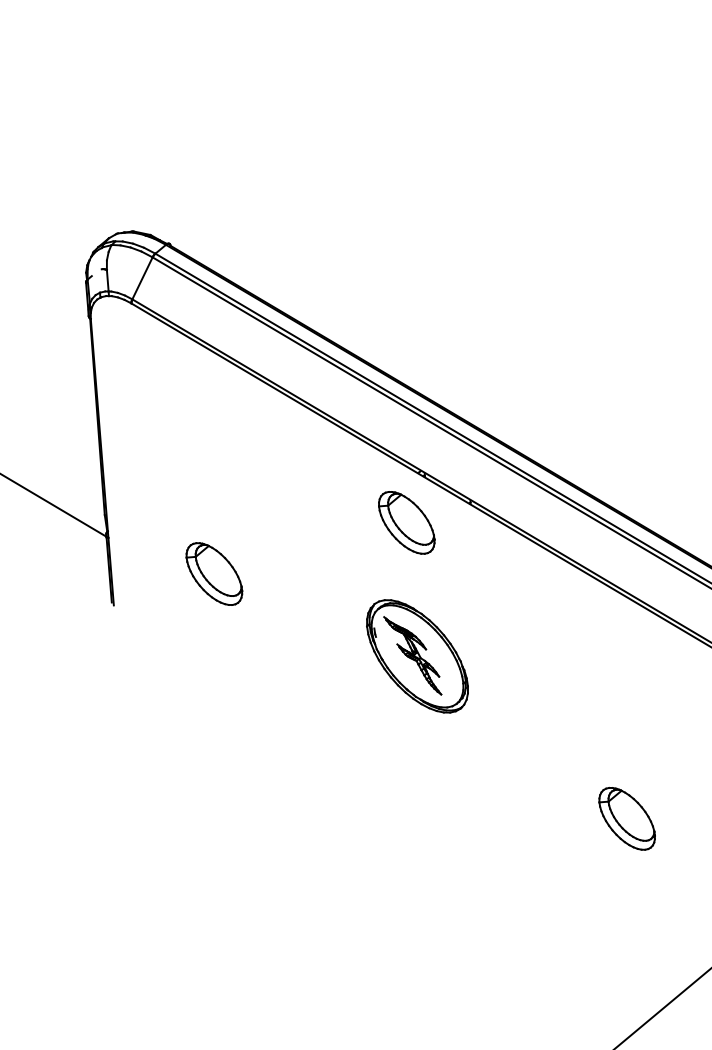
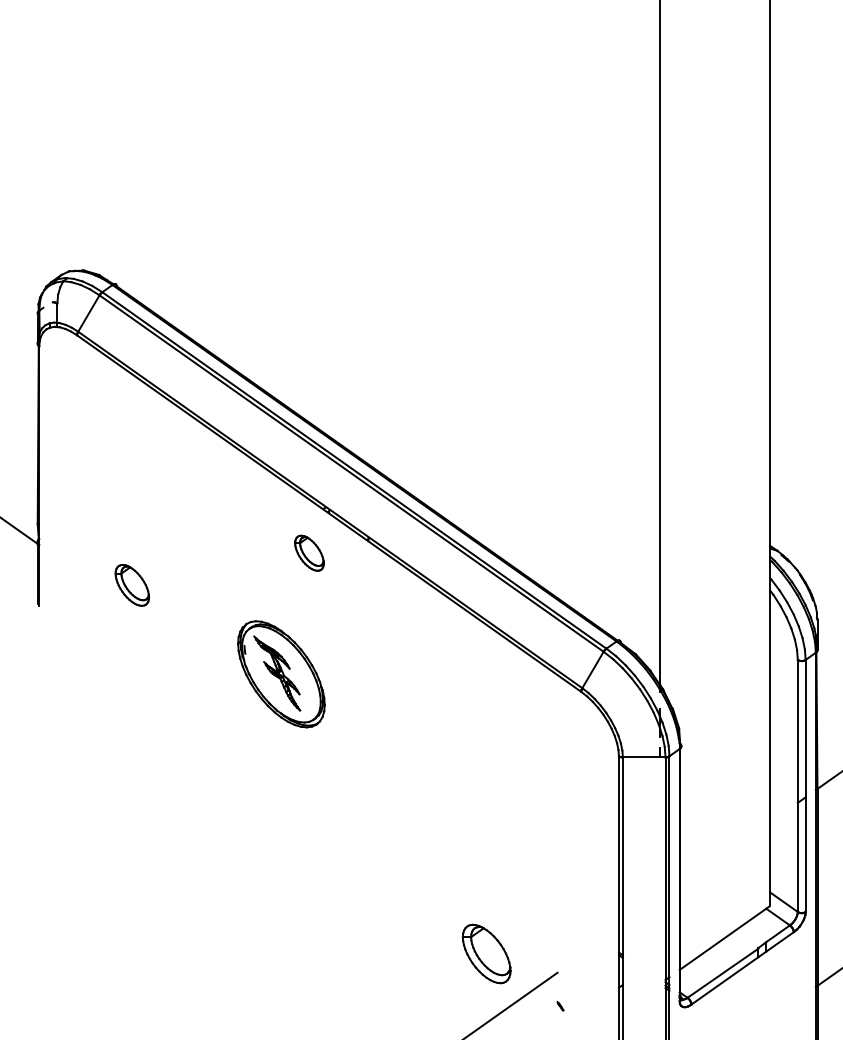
part: (406, 523) -> (309, 553), size x0.6
part: (214, 574) -> (132, 585), size x0.7
part: (417, 656) -> (281, 674), moved
part: (626, 818) -> (486, 953), moved

